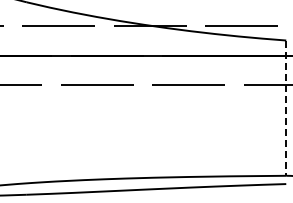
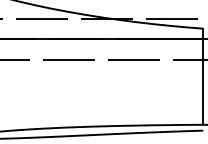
line: (286, 108) -> (203, 76), dashed -> solid

